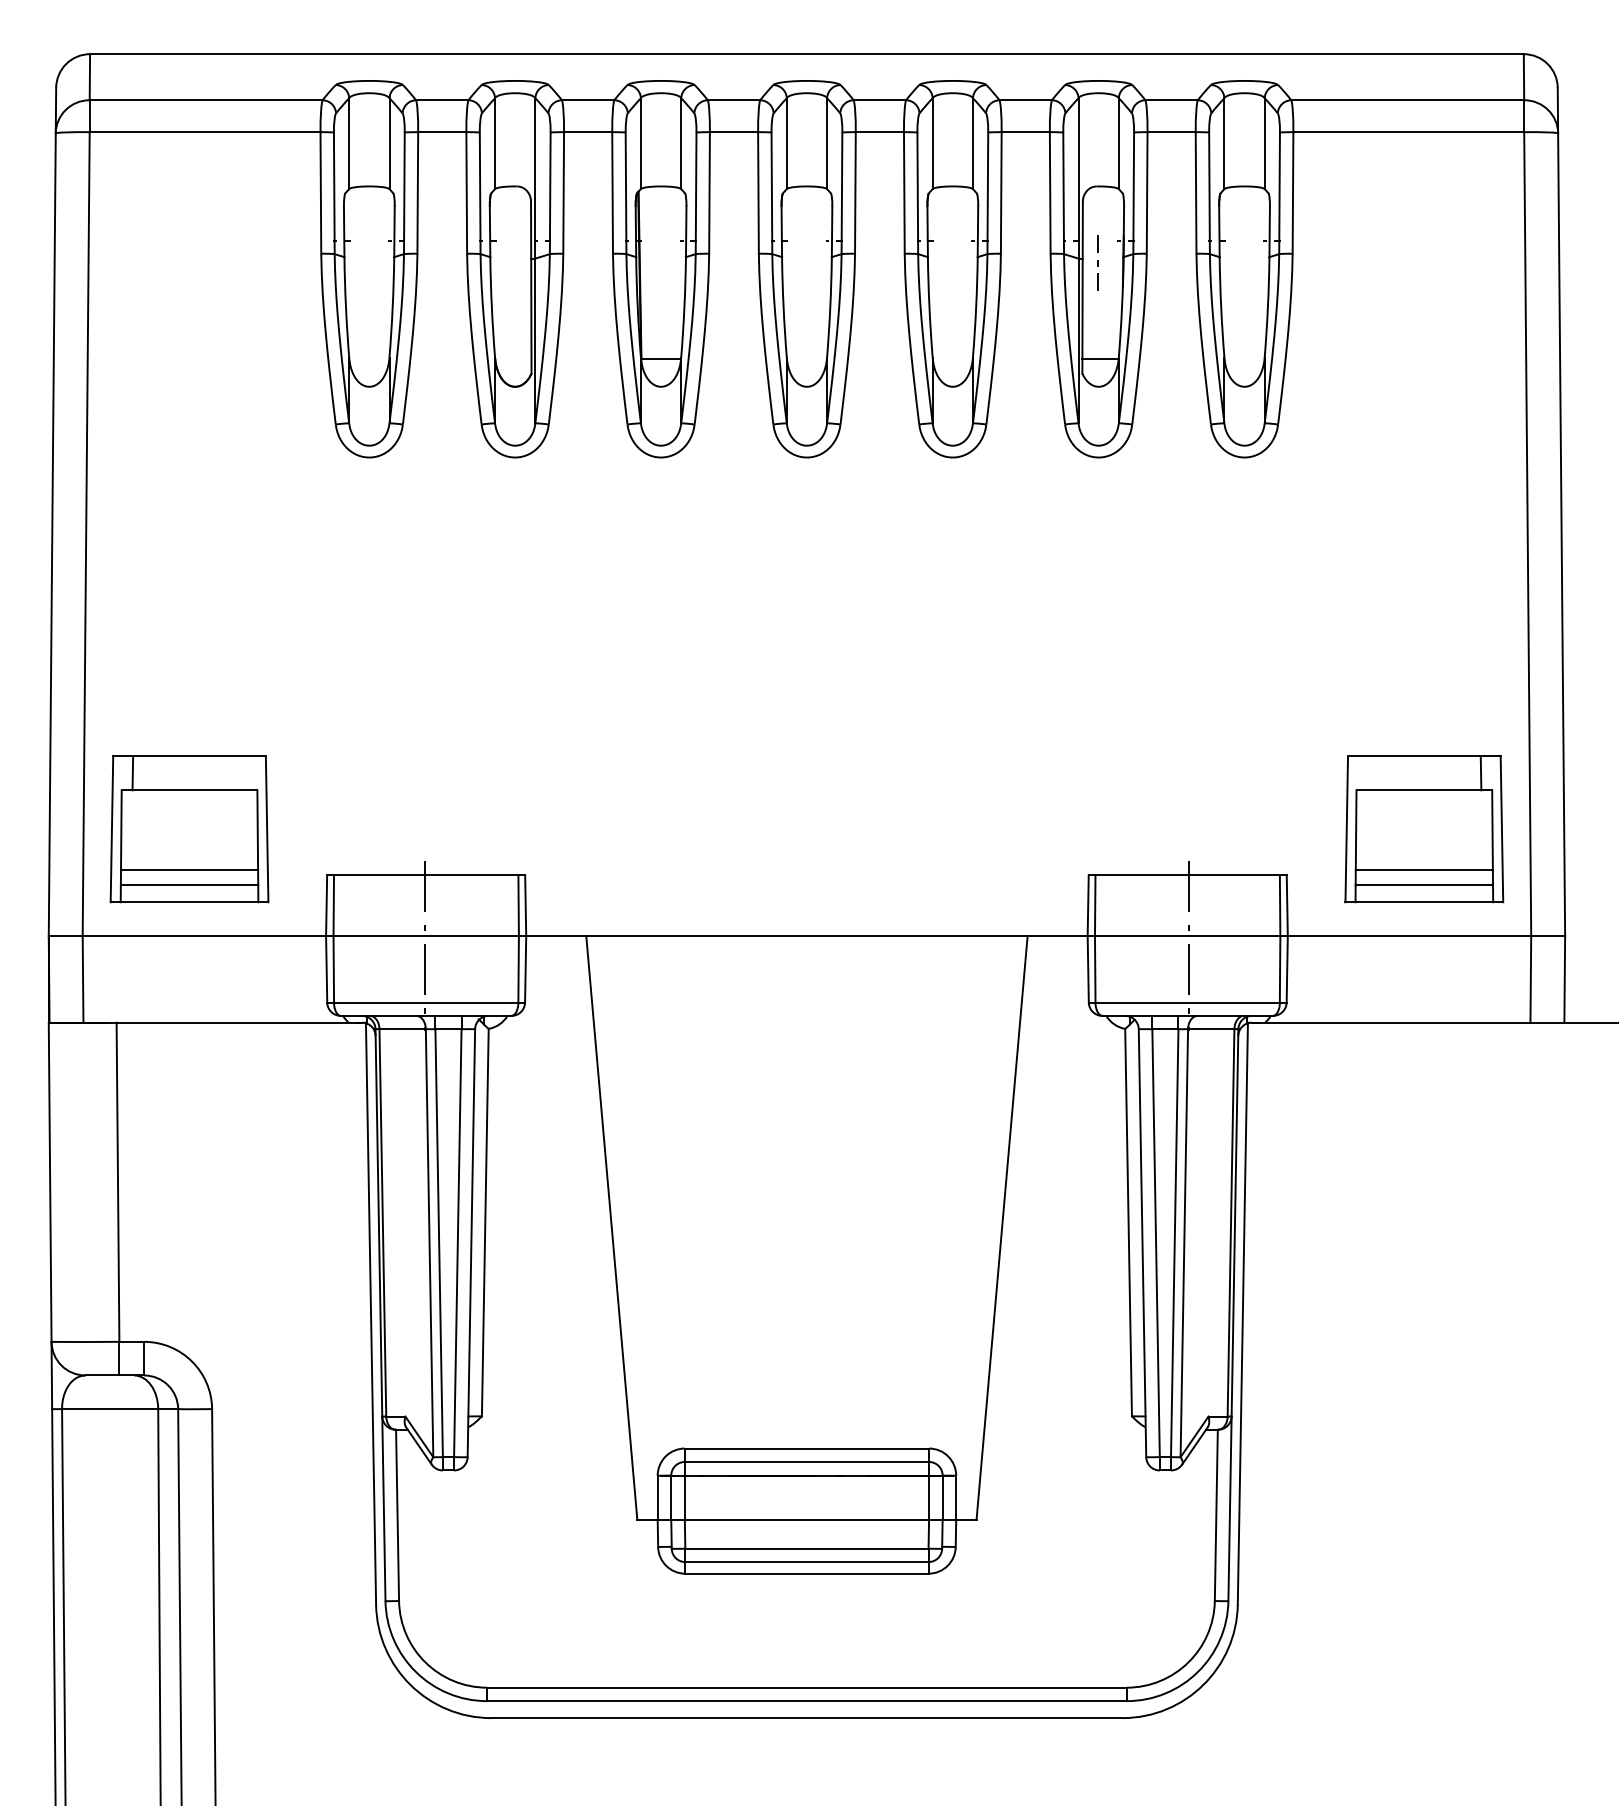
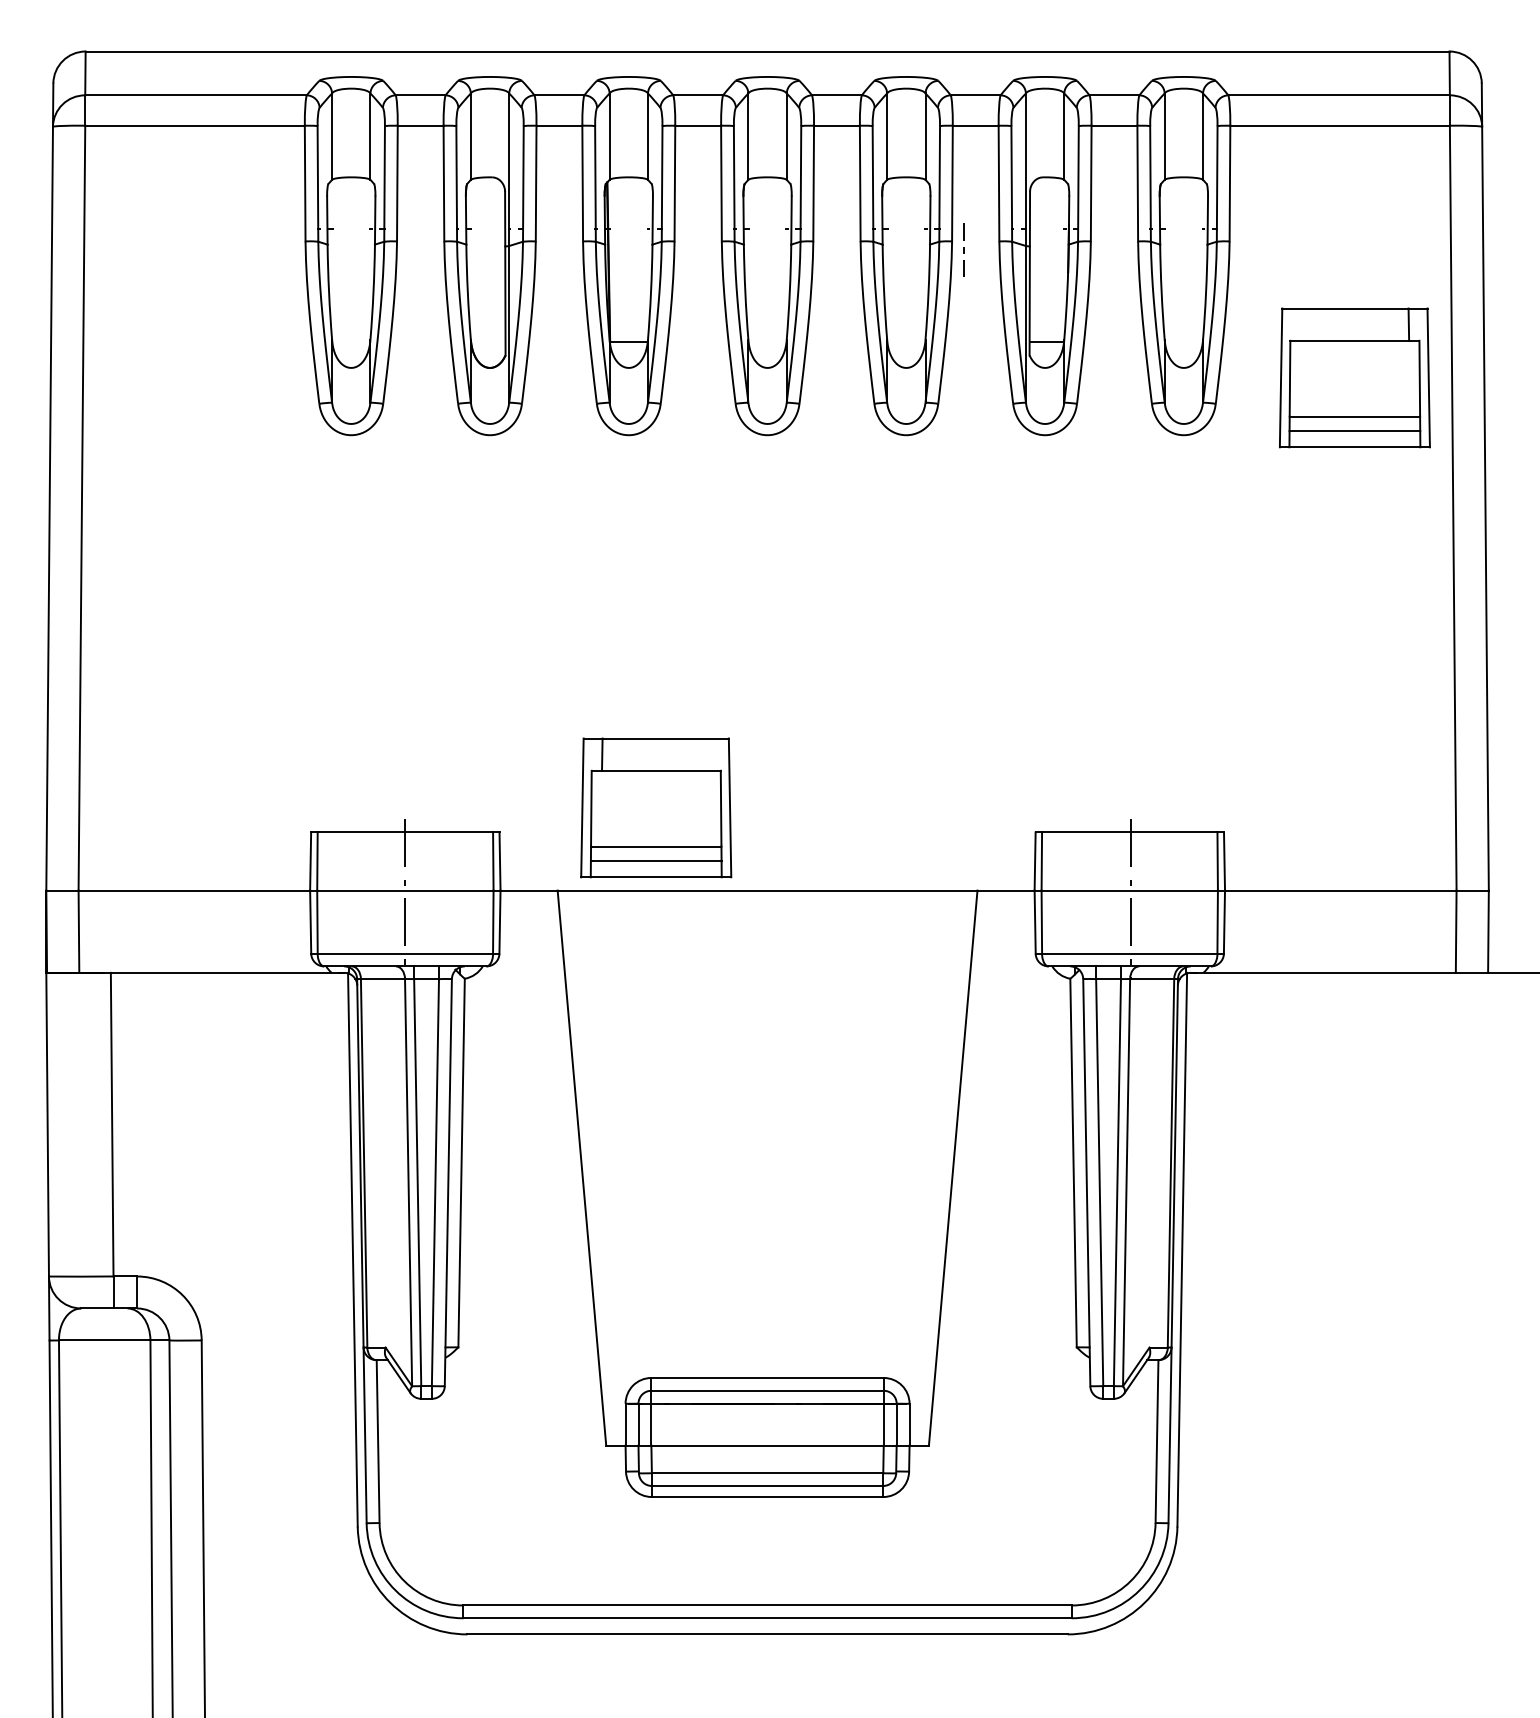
line: (1098, 262) -> (963, 249), moved
part: (189, 828) -> (656, 807), moved
part: (1423, 828) -> (1354, 377), moved

